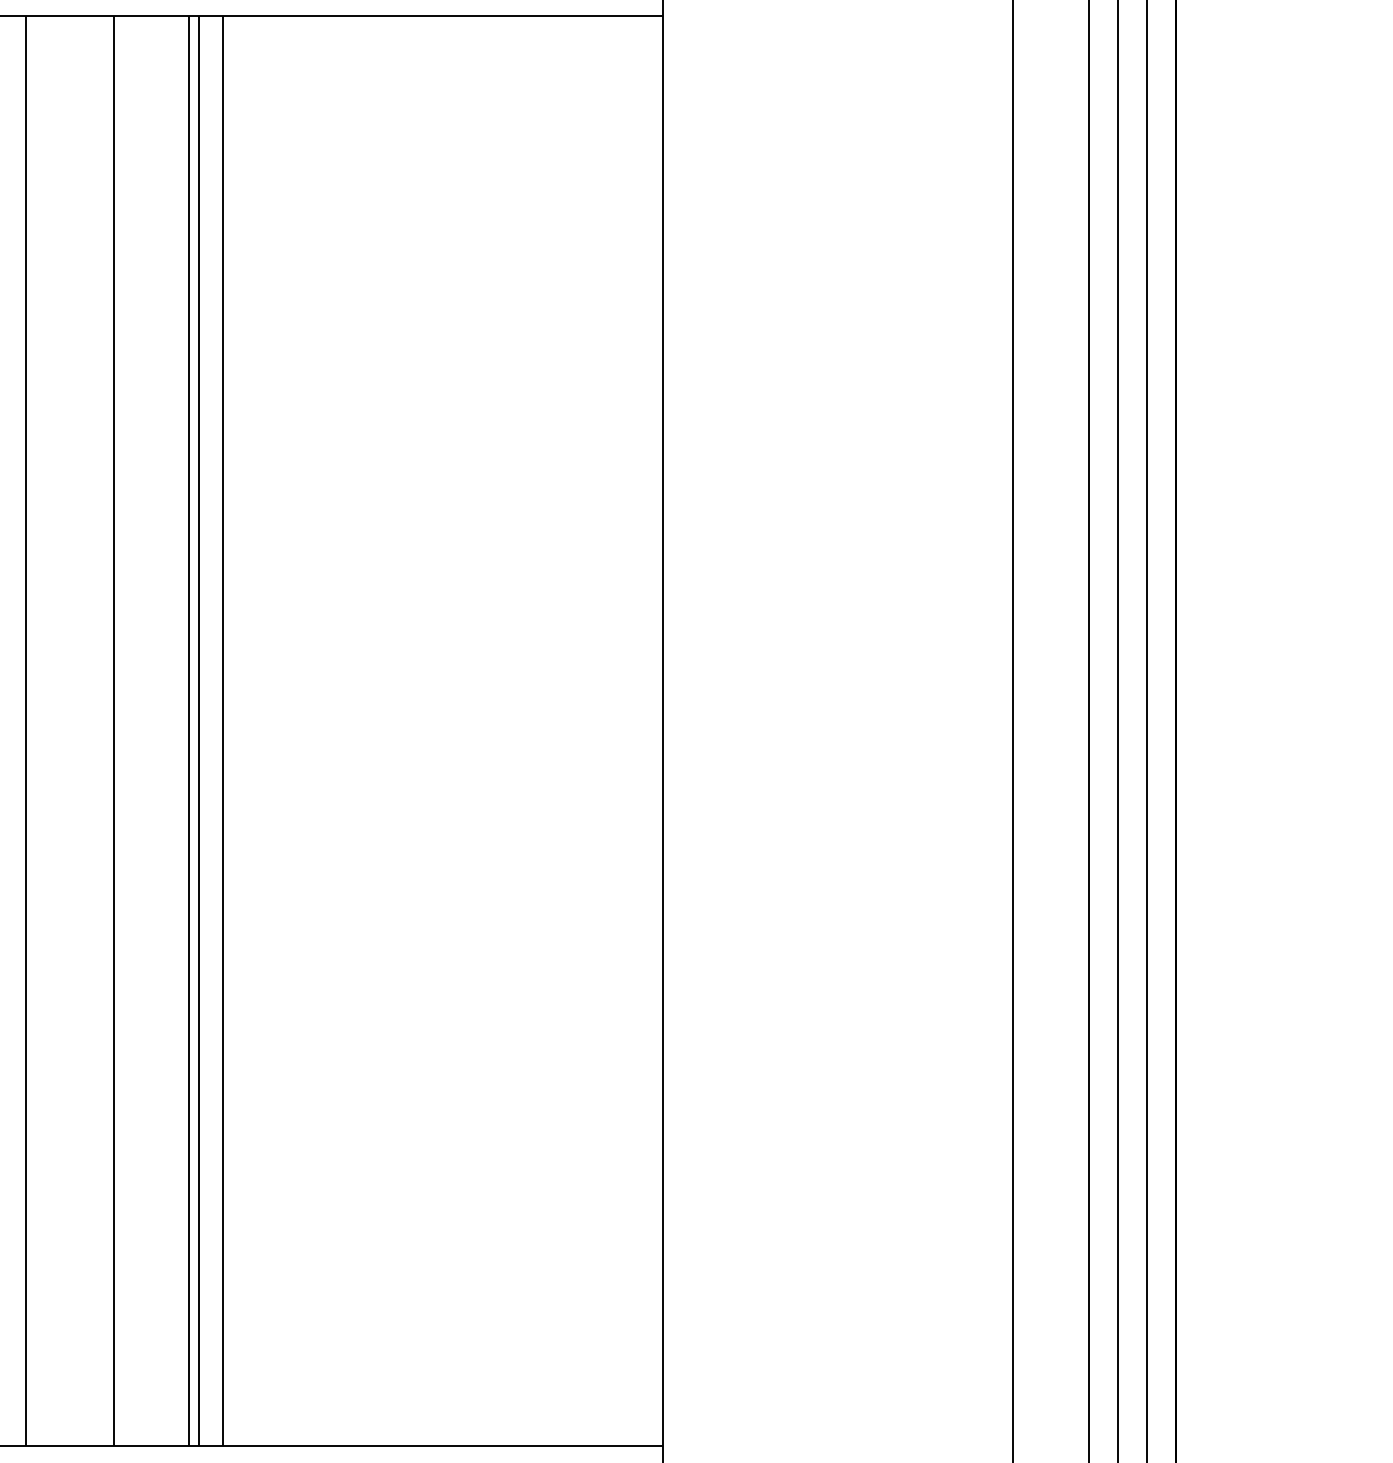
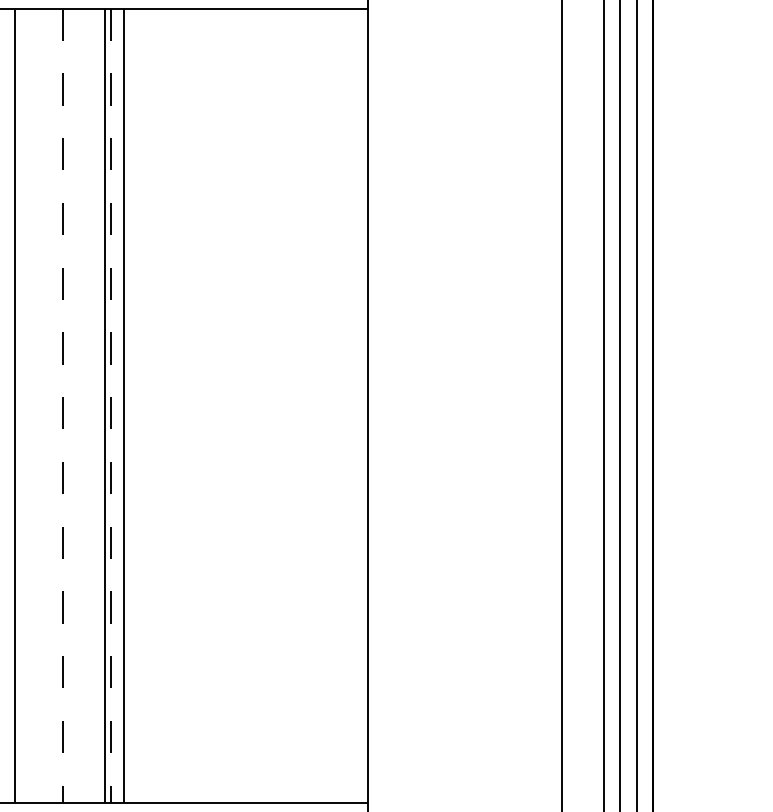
line: (114, 732) -> (63, 406), solid -> dashed
line: (199, 732) -> (110, 406), solid -> dashed

